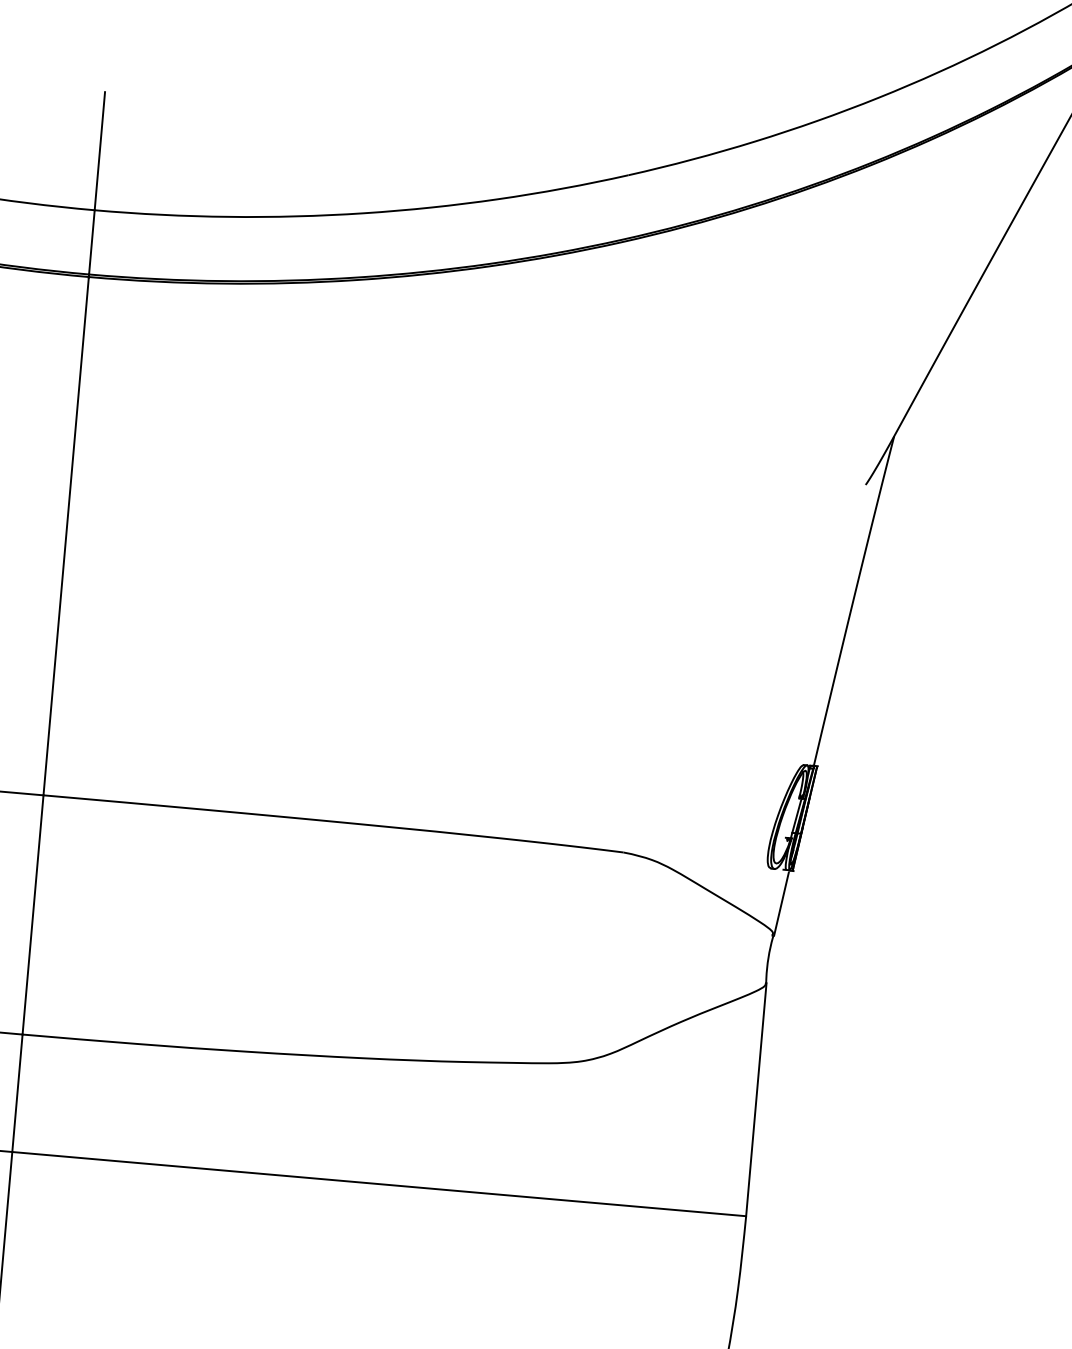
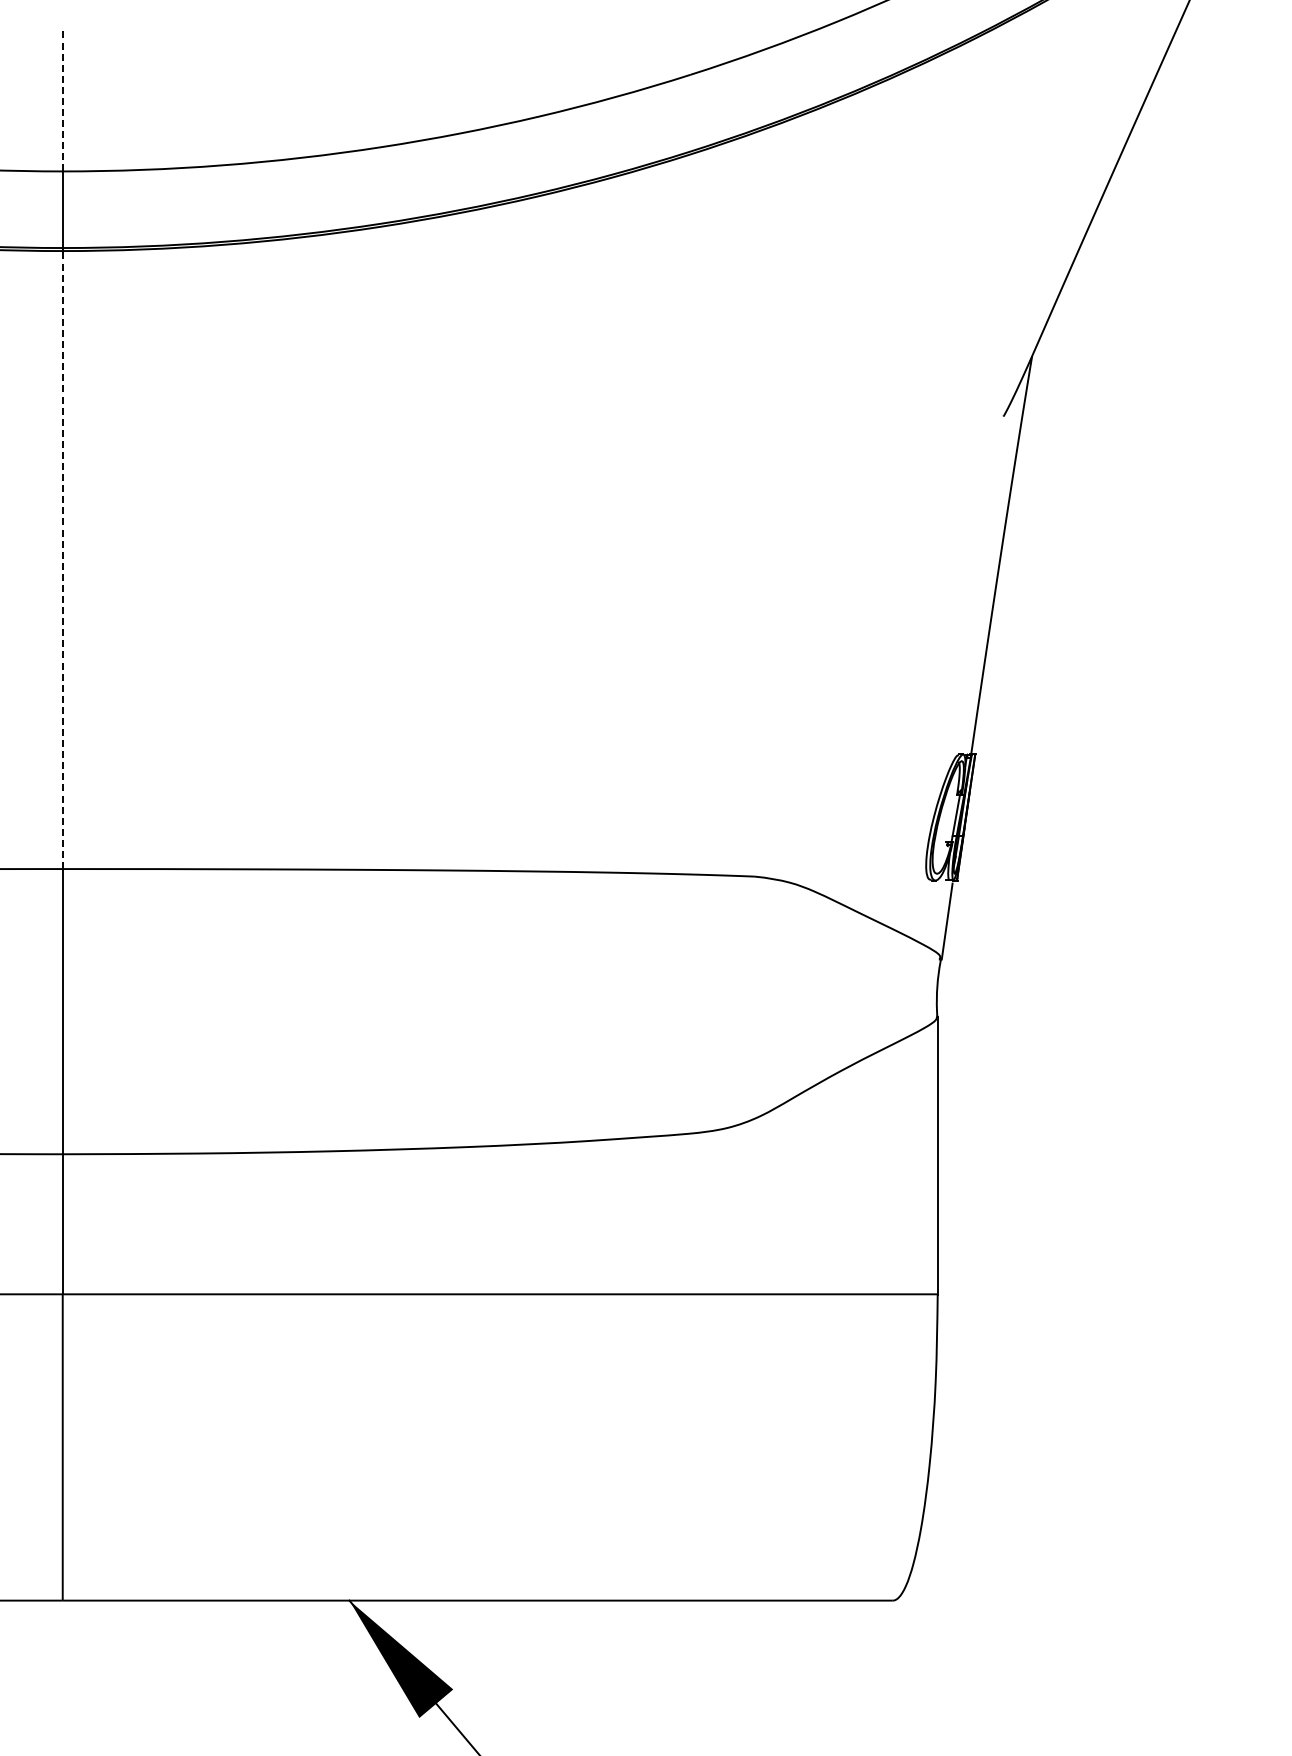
line: (99, 150) -> (62, 100), solid -> dashed
line: (65, 536) -> (62, 560), solid -> dashed

